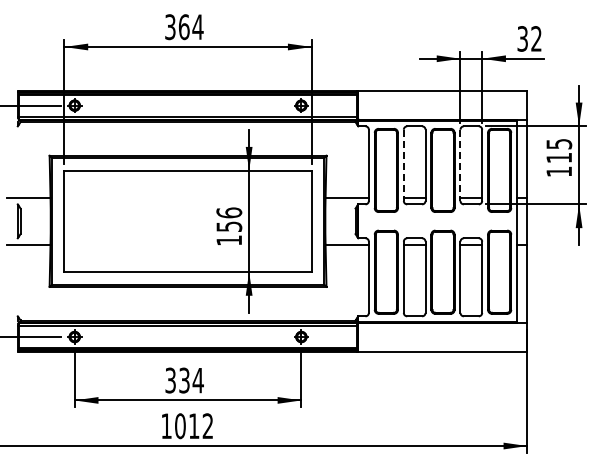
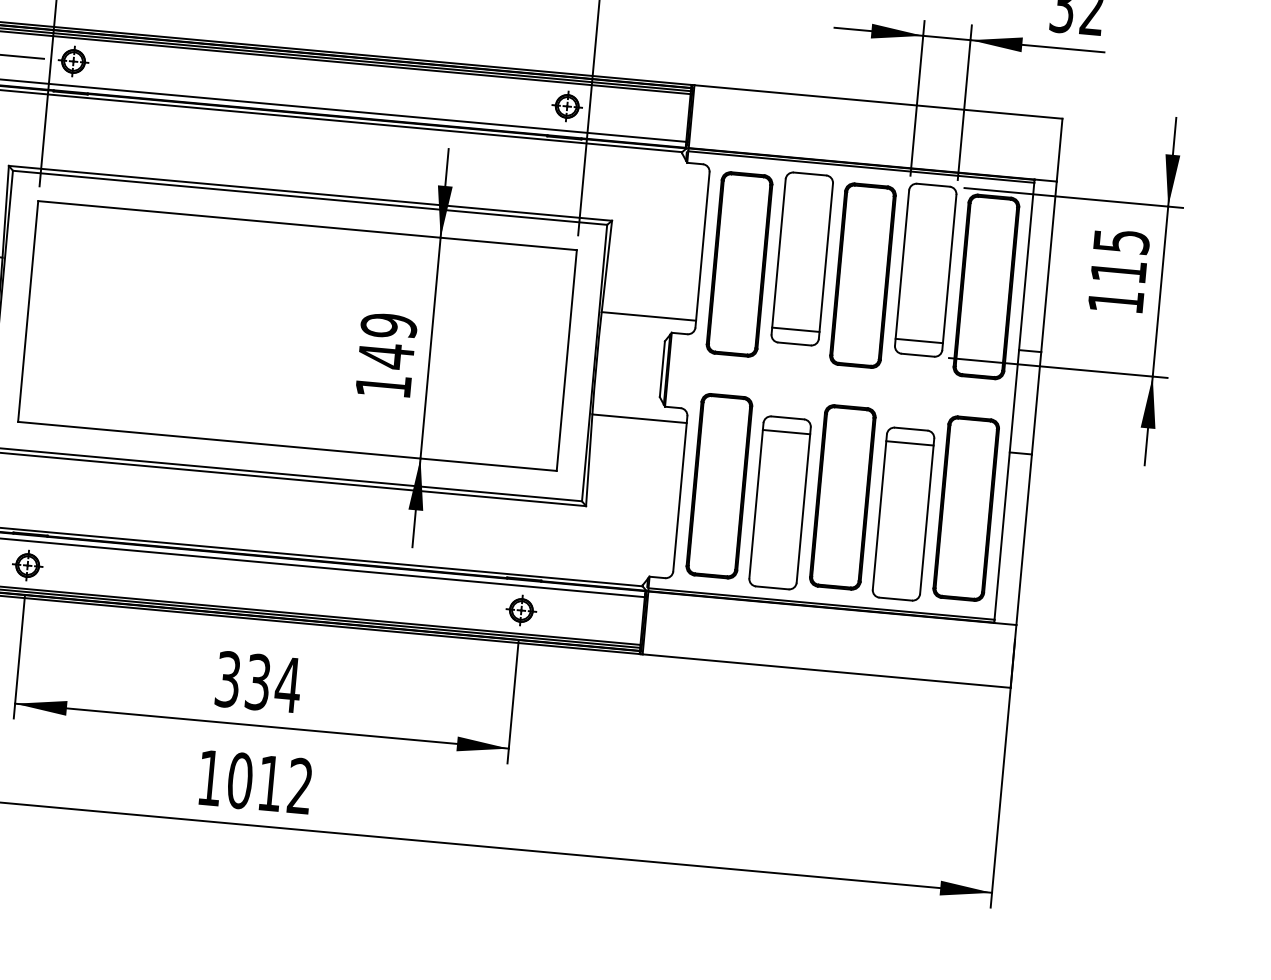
line: (403, 165) -> (777, 257), dashed -> solid
line: (460, 165) -> (902, 268), dashed -> solid
text: (229, 219) -> (388, 340), 156 -> 149

